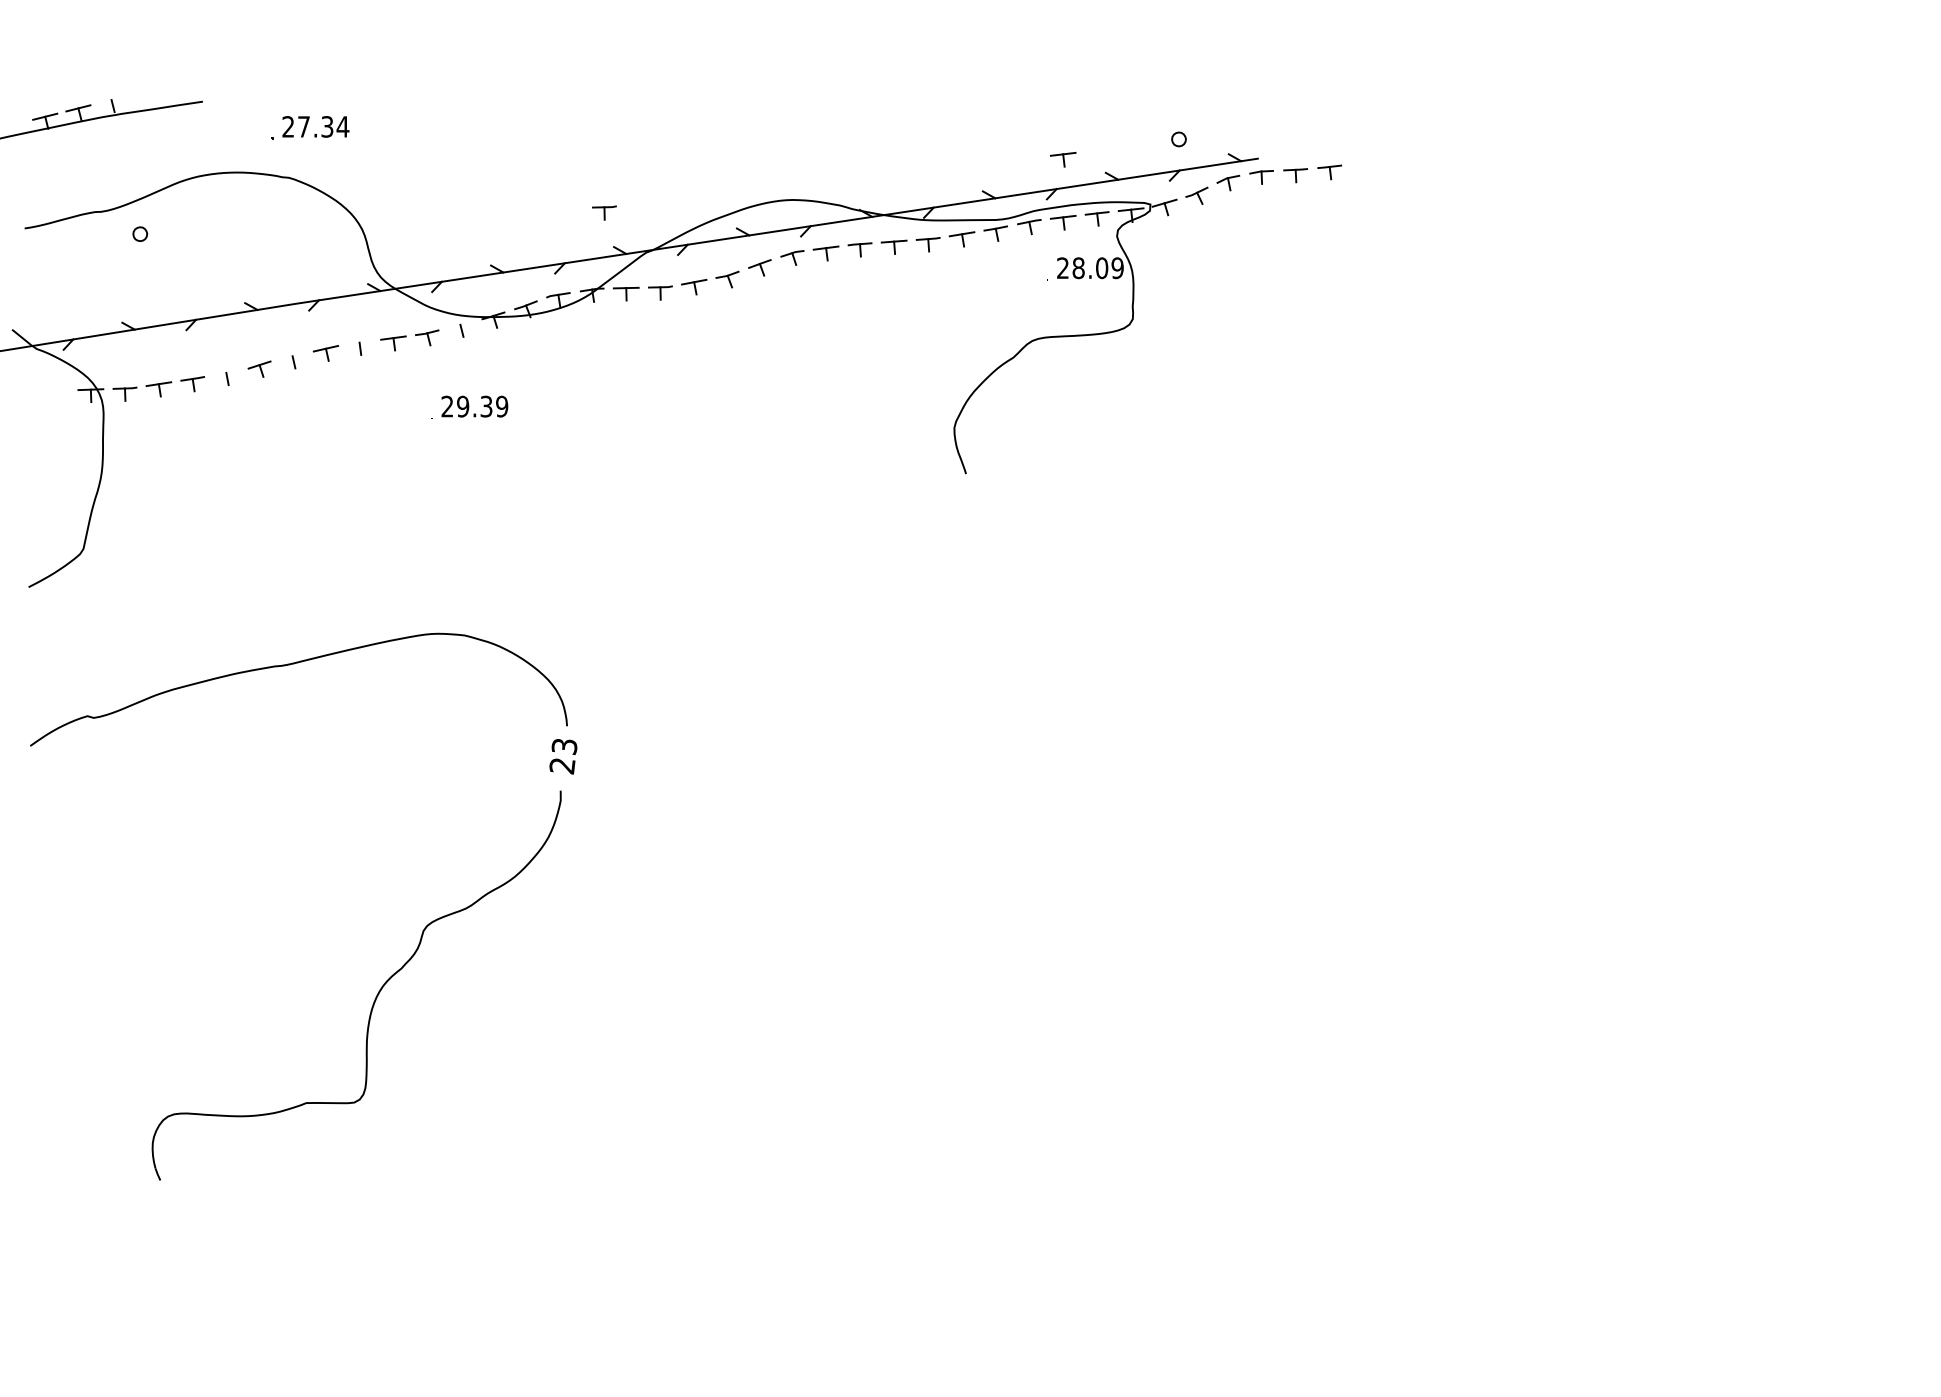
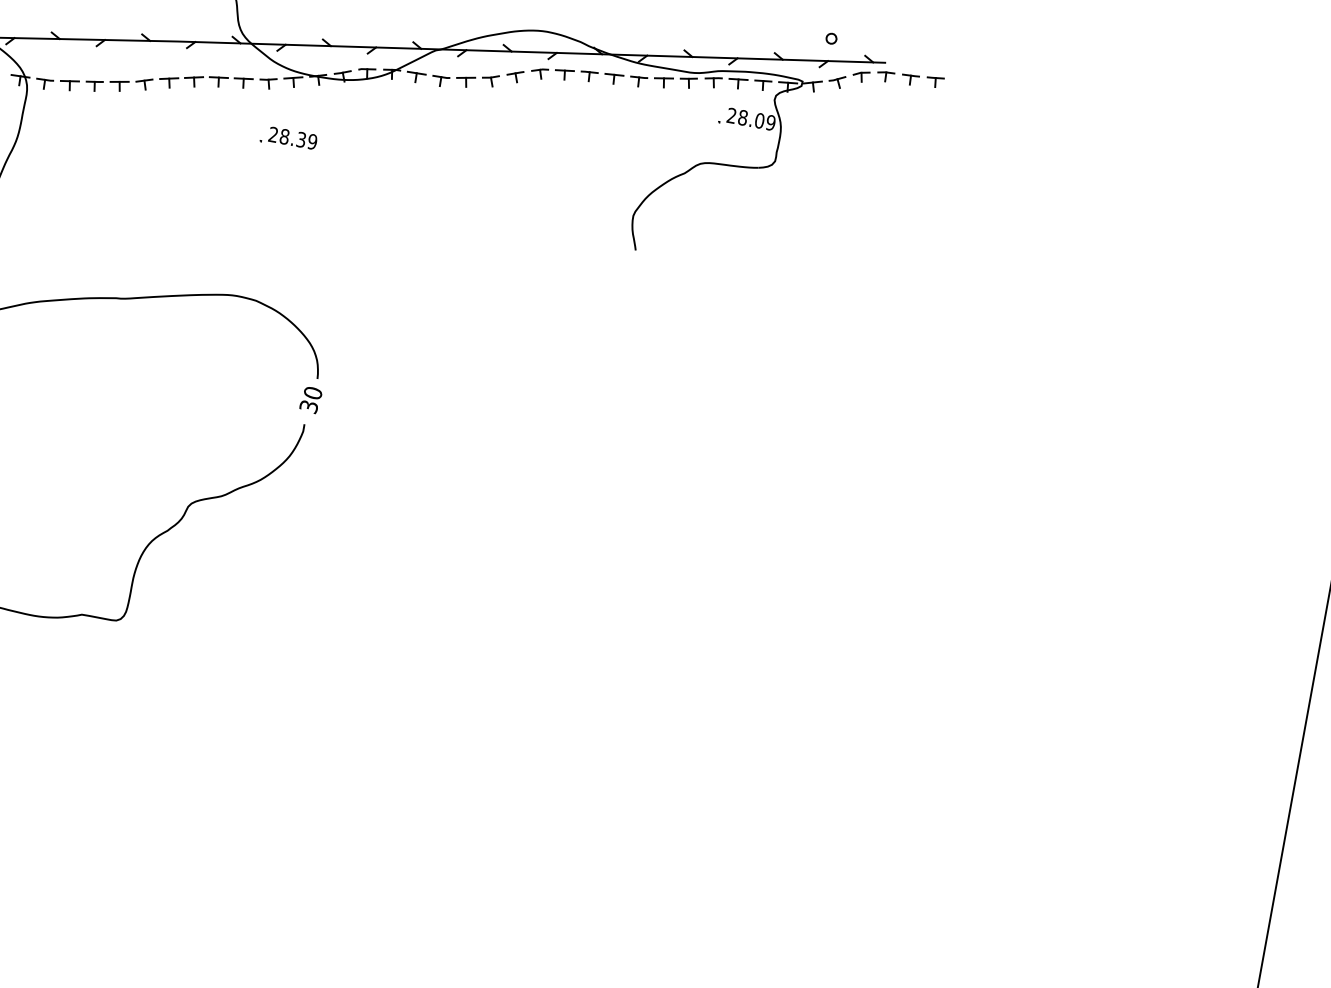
part: (1063, 159) -> (746, 38), removed
part: (604, 212) -> (411, 16), removed
line: (460, 324) -> (293, 77), added
line: (359, 342) -> (218, 77), added
line: (292, 356) -> (169, 78), added
line: (226, 372) -> (119, 81), added
text: (463, 406) -> (284, 136), 29.39 -> 28.39
text: (563, 756) -> (310, 400), 23 -> 30

